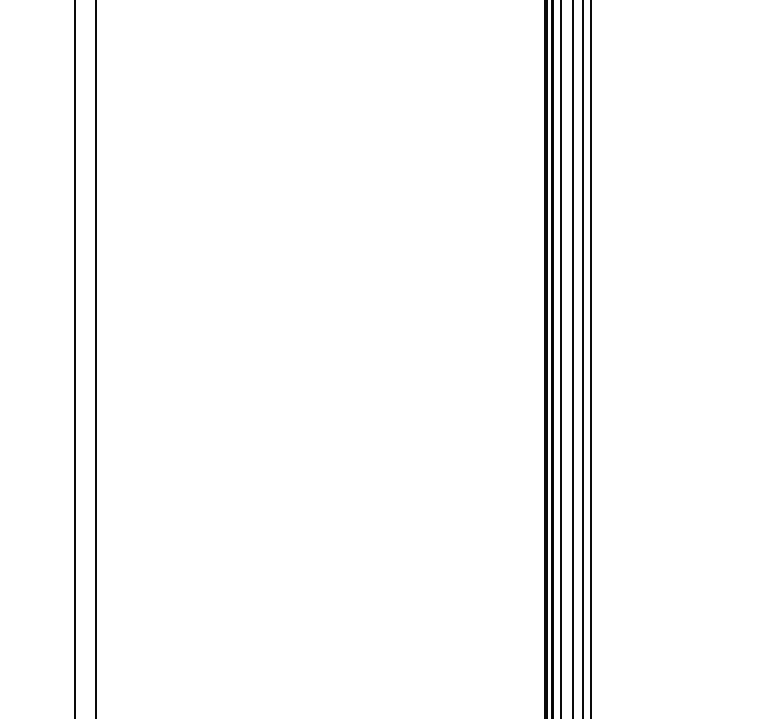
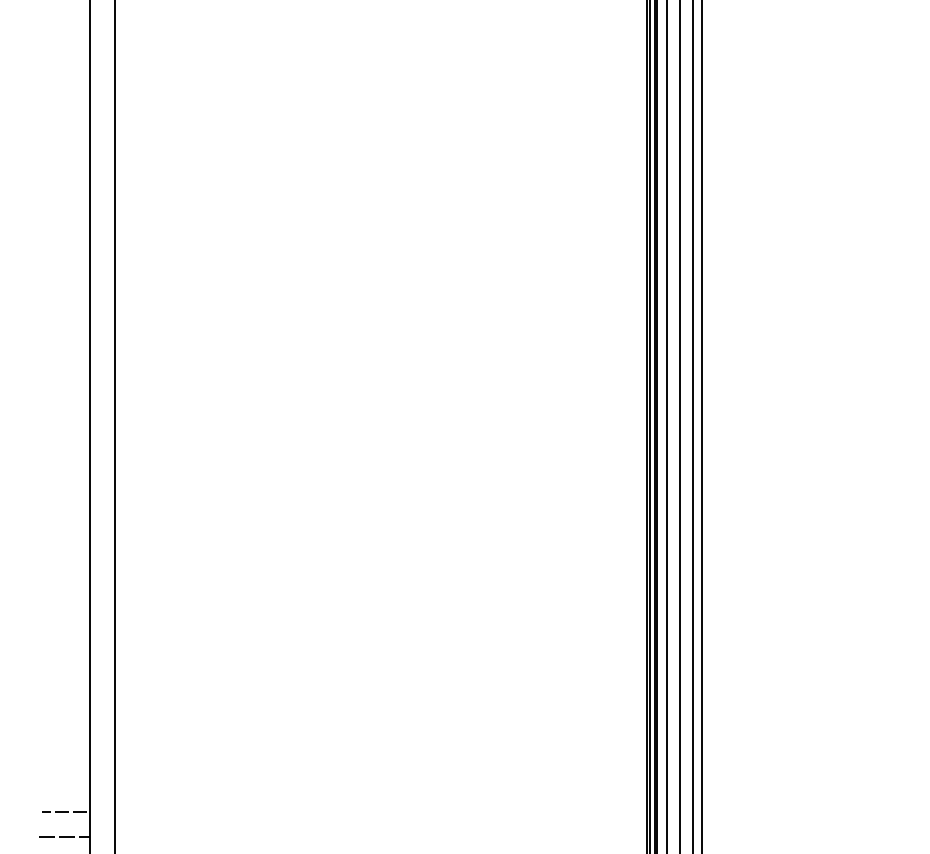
line: (54, 683) -> (64, 811), added
line: (54, 704) -> (64, 836), added

